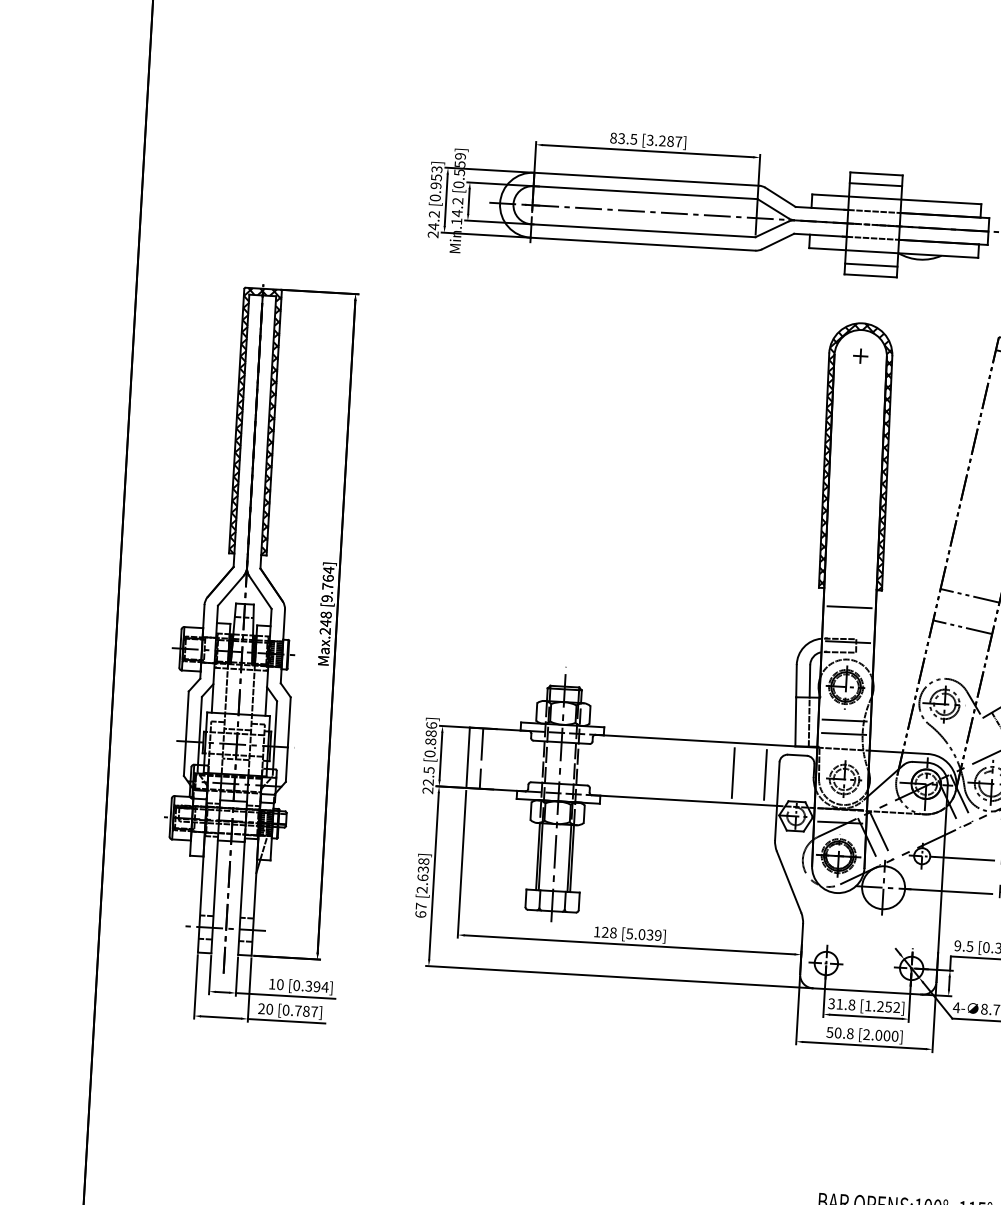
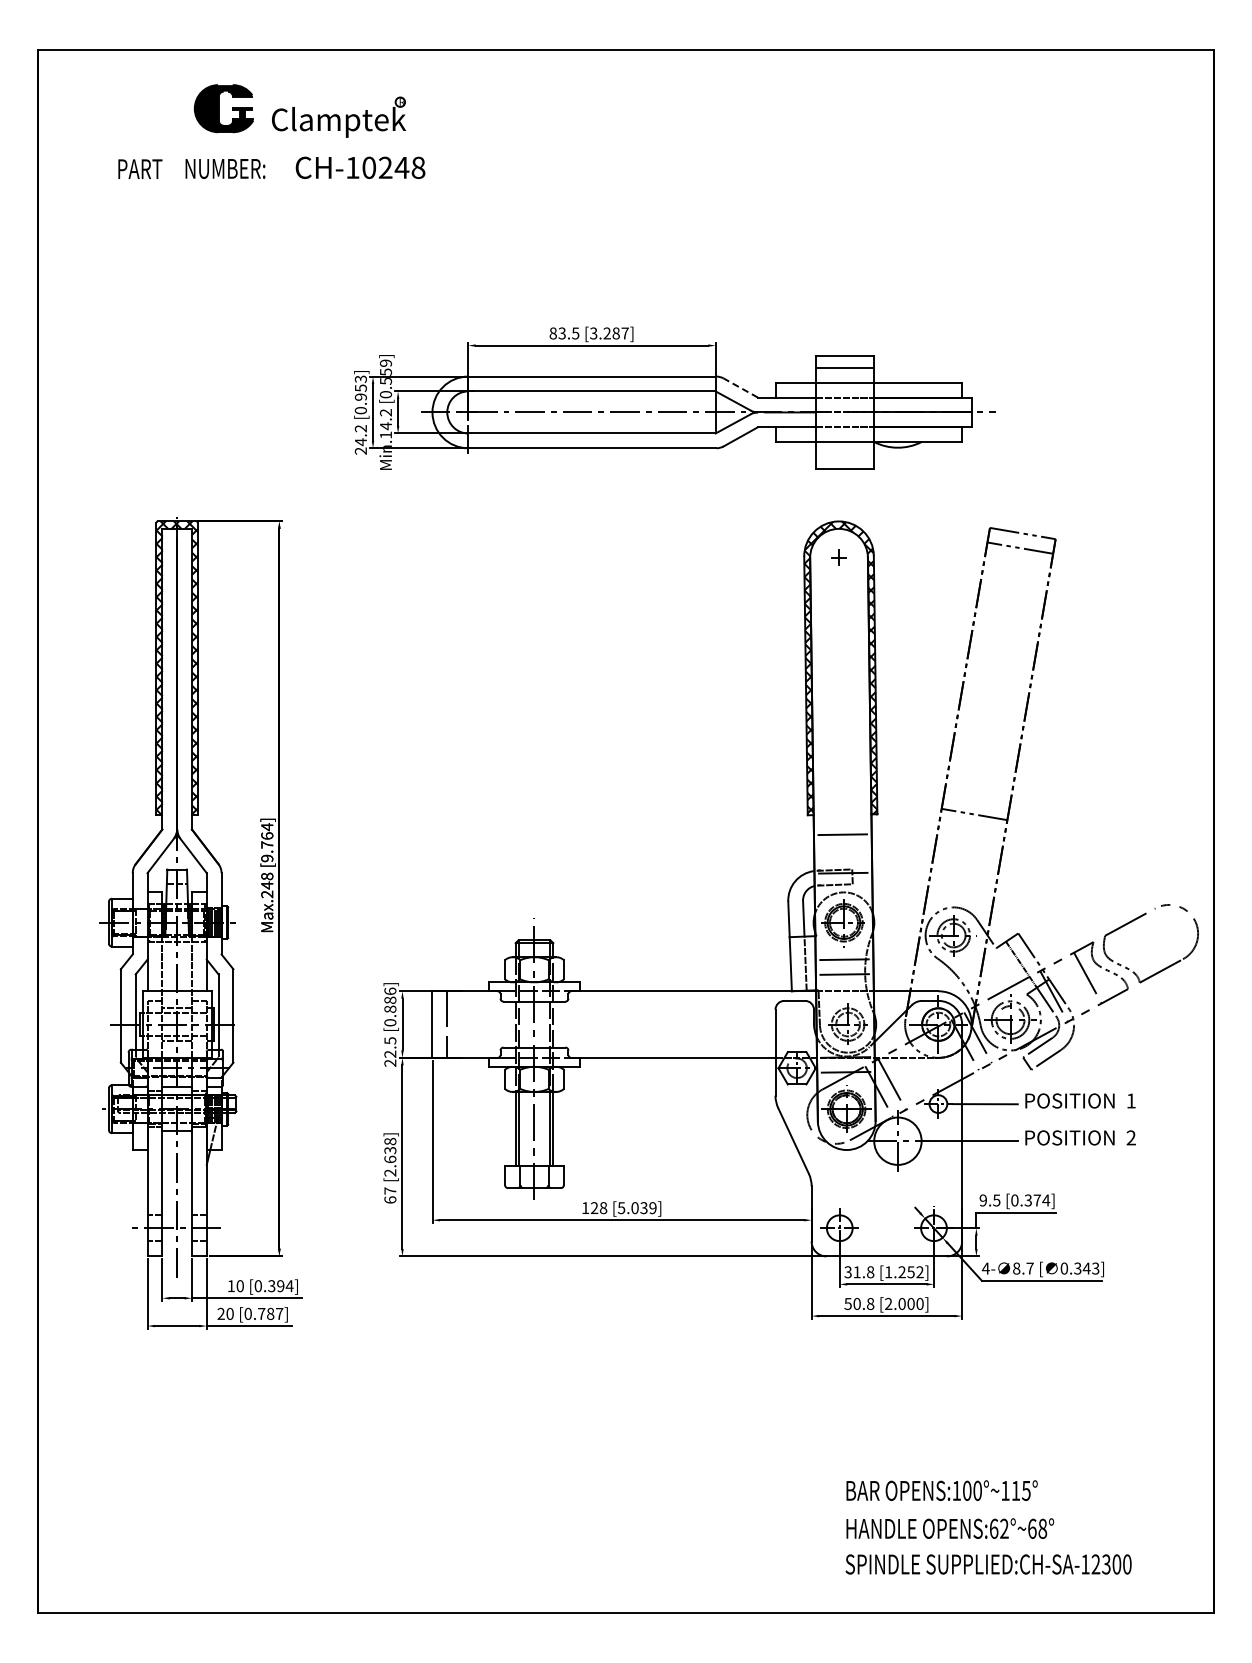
line: (780, 197) -> (740, 388), solid -> dashed
line: (870, 264) -> (844, 456), removed
line: (962, 627) -> (968, 849), removed
line: (733, 773) -> (725, 1024), removed
line: (765, 774) -> (760, 1024), removed

